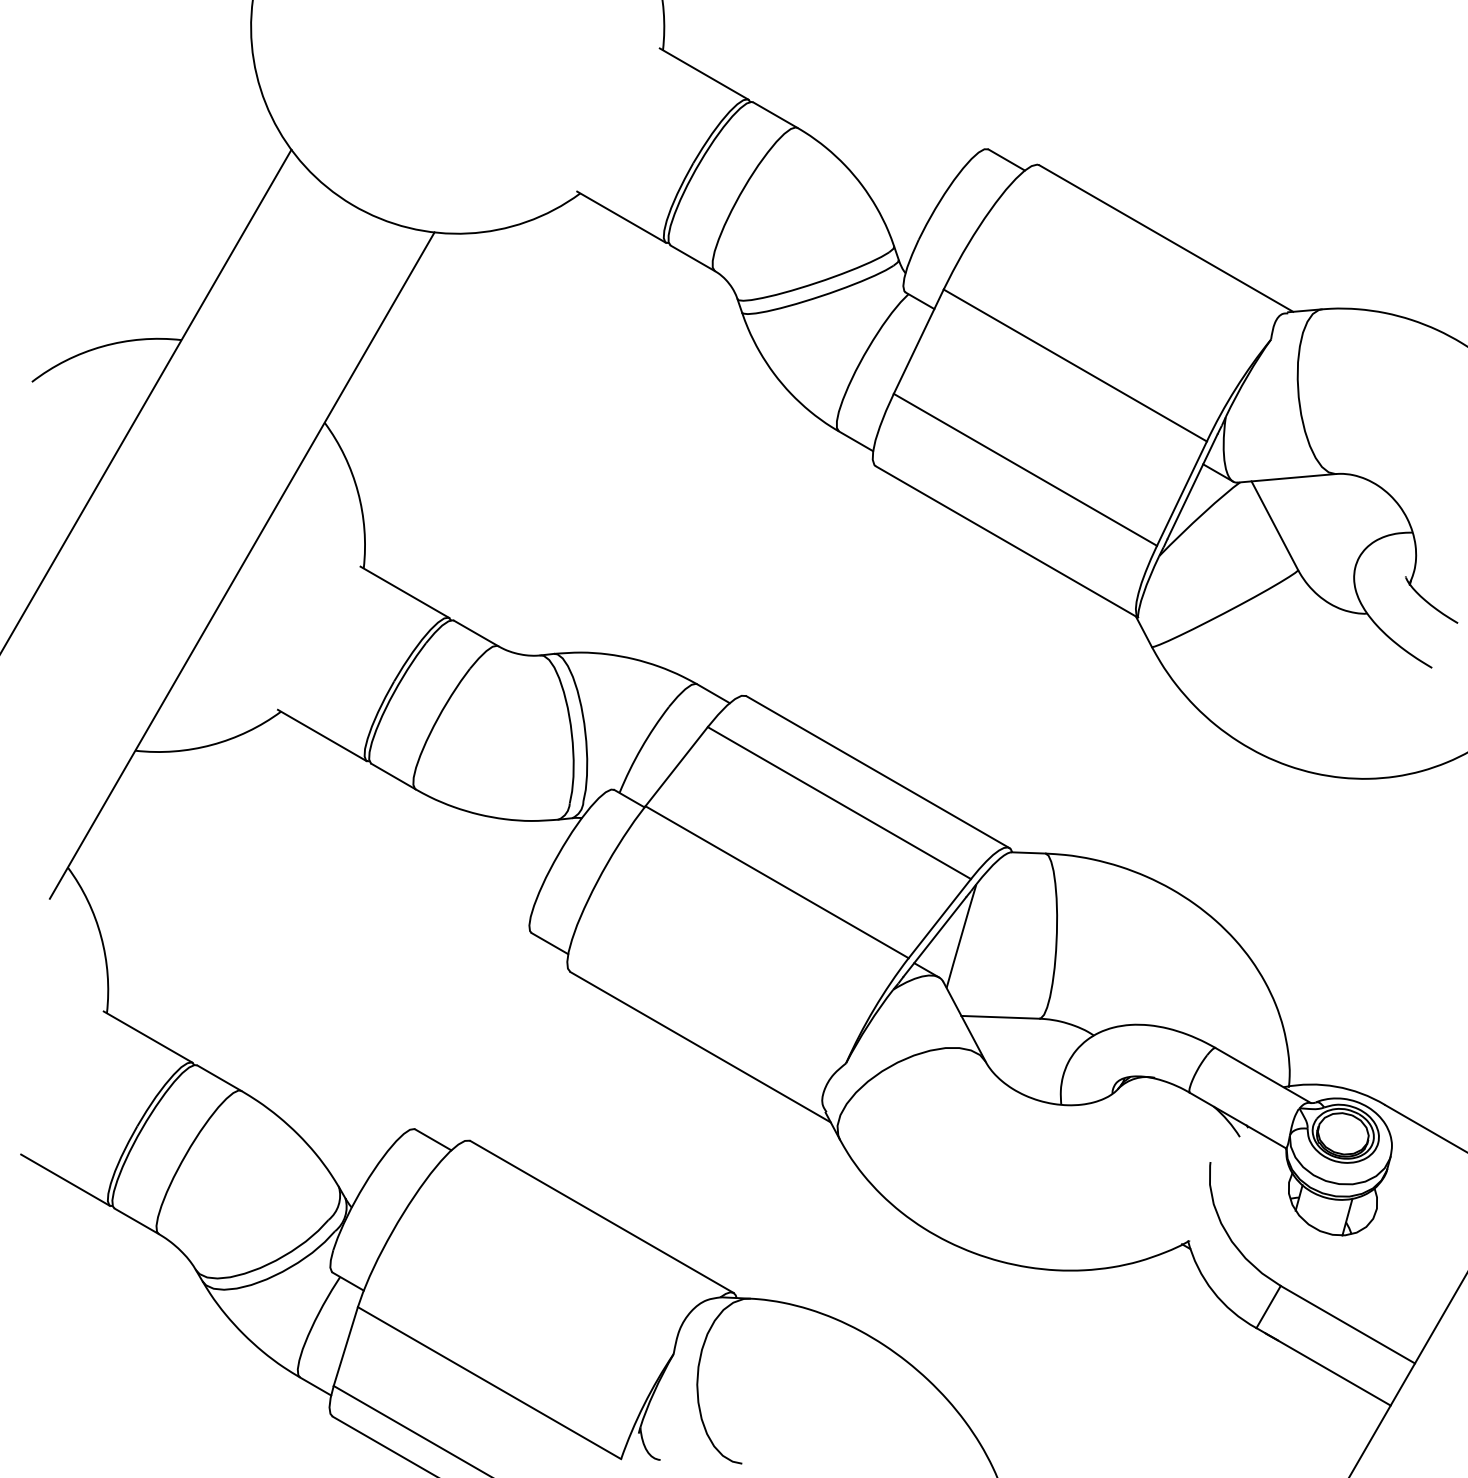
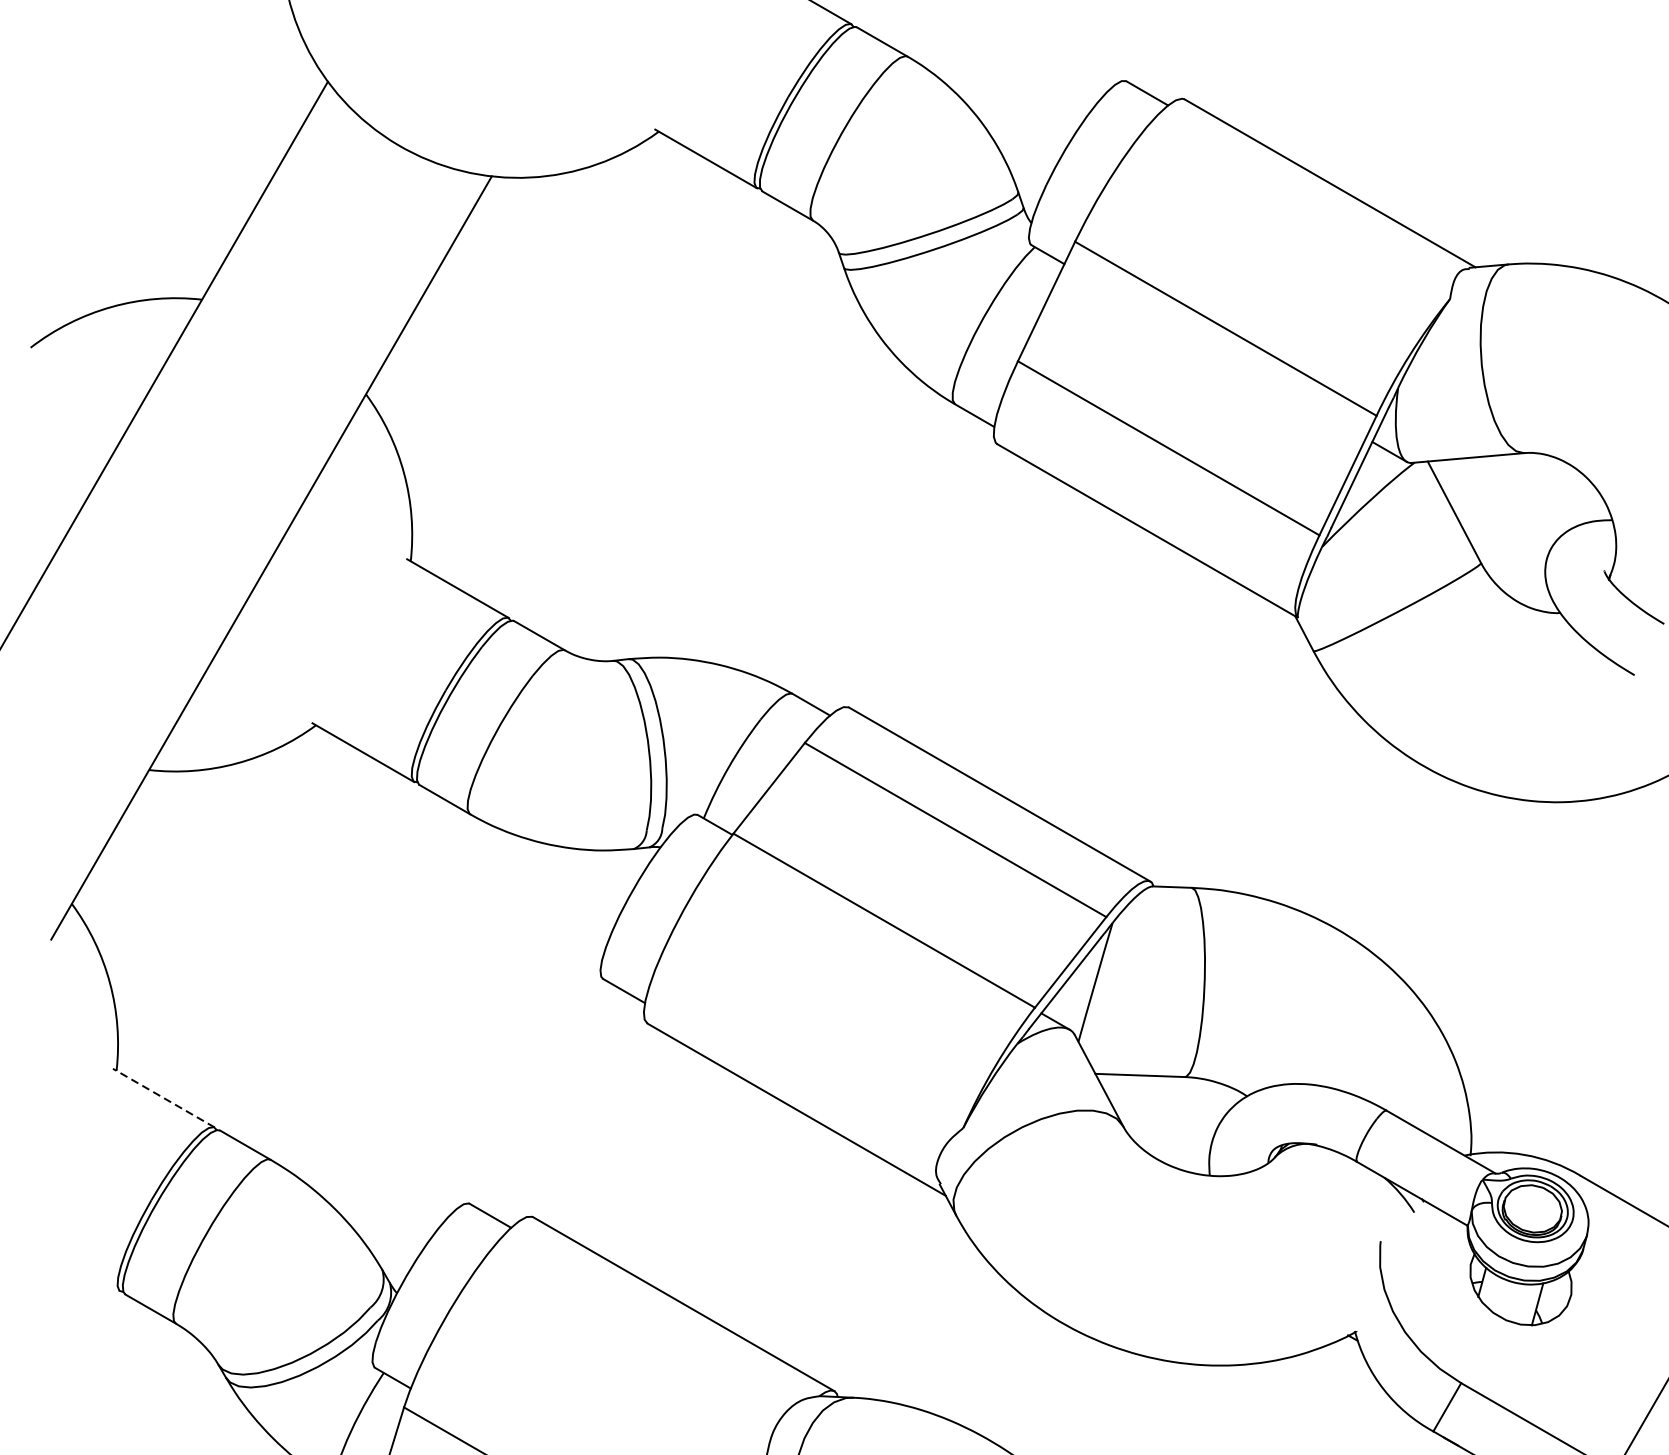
line: (147, 1036) -> (163, 1097), solid -> dashed
line: (65, 1179) -> (69, 1261), removed

